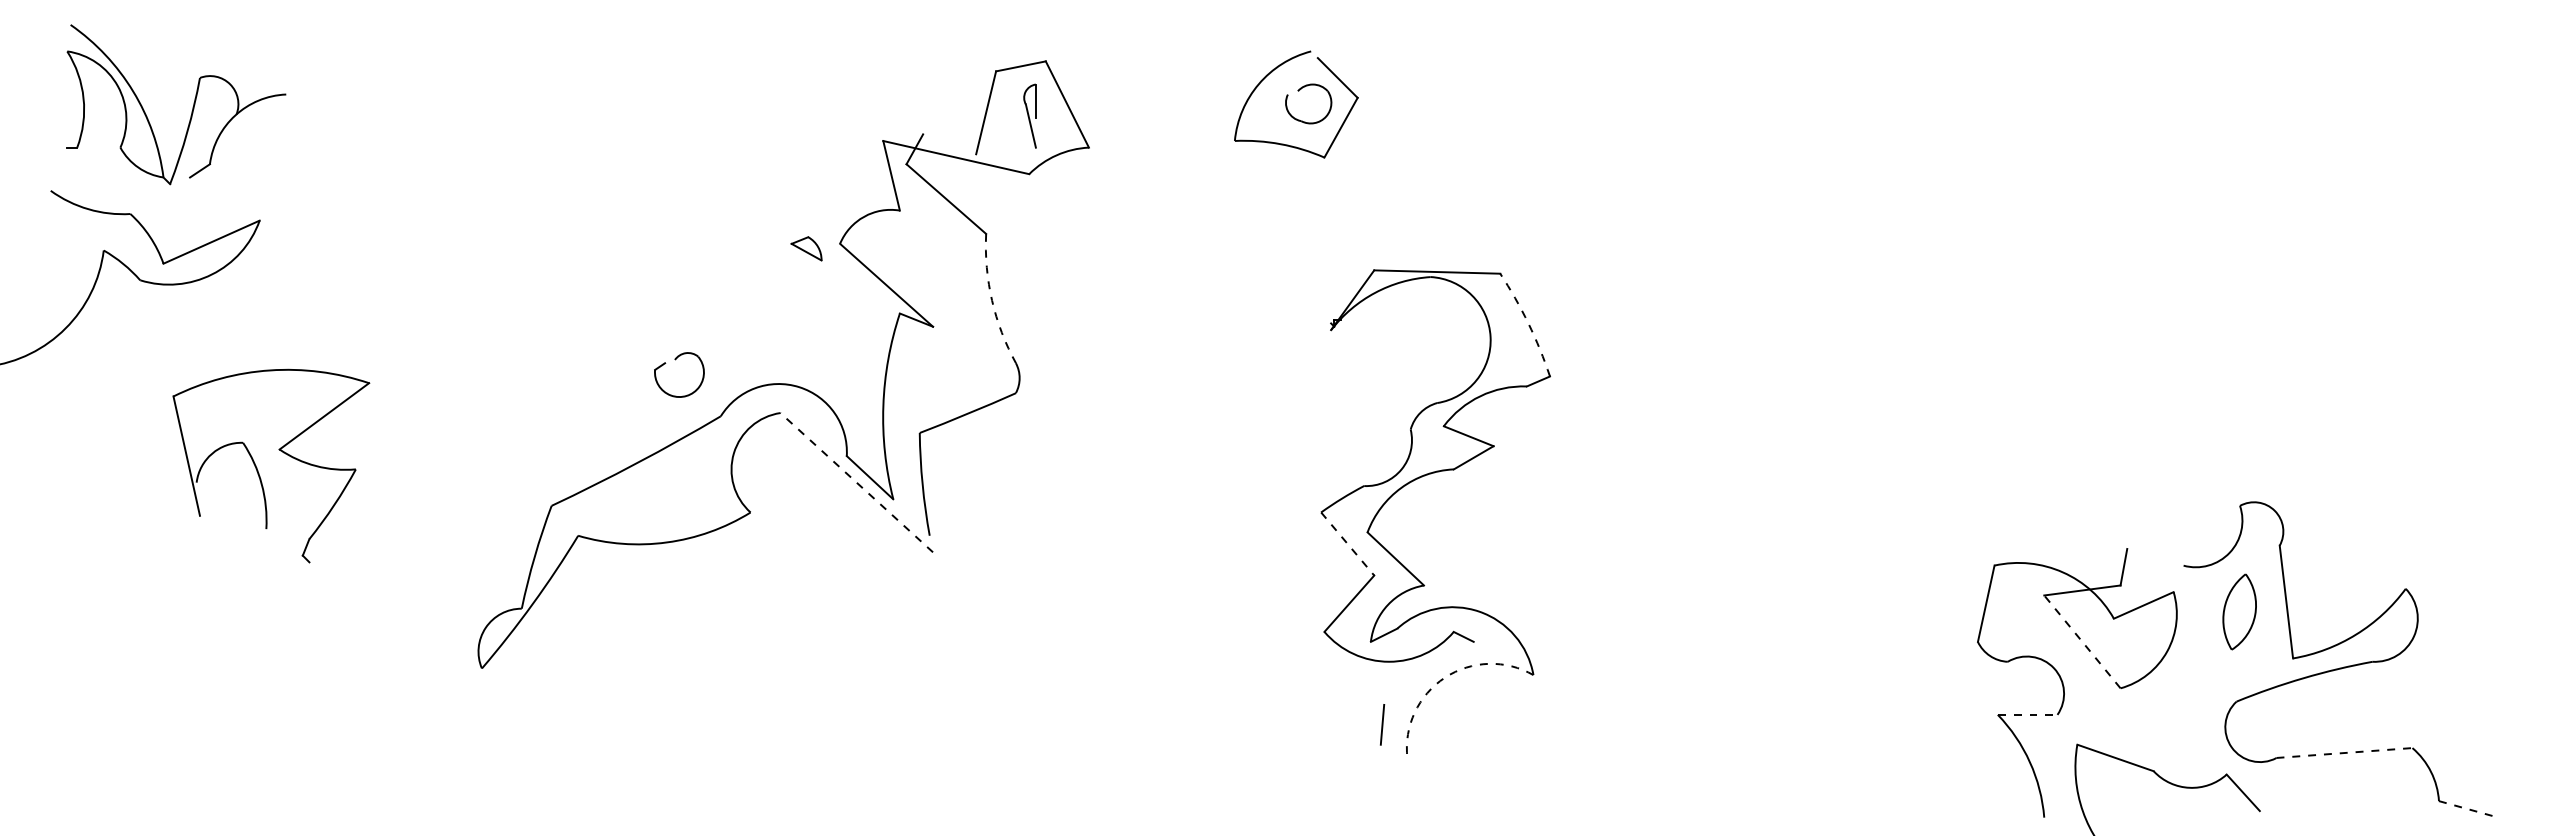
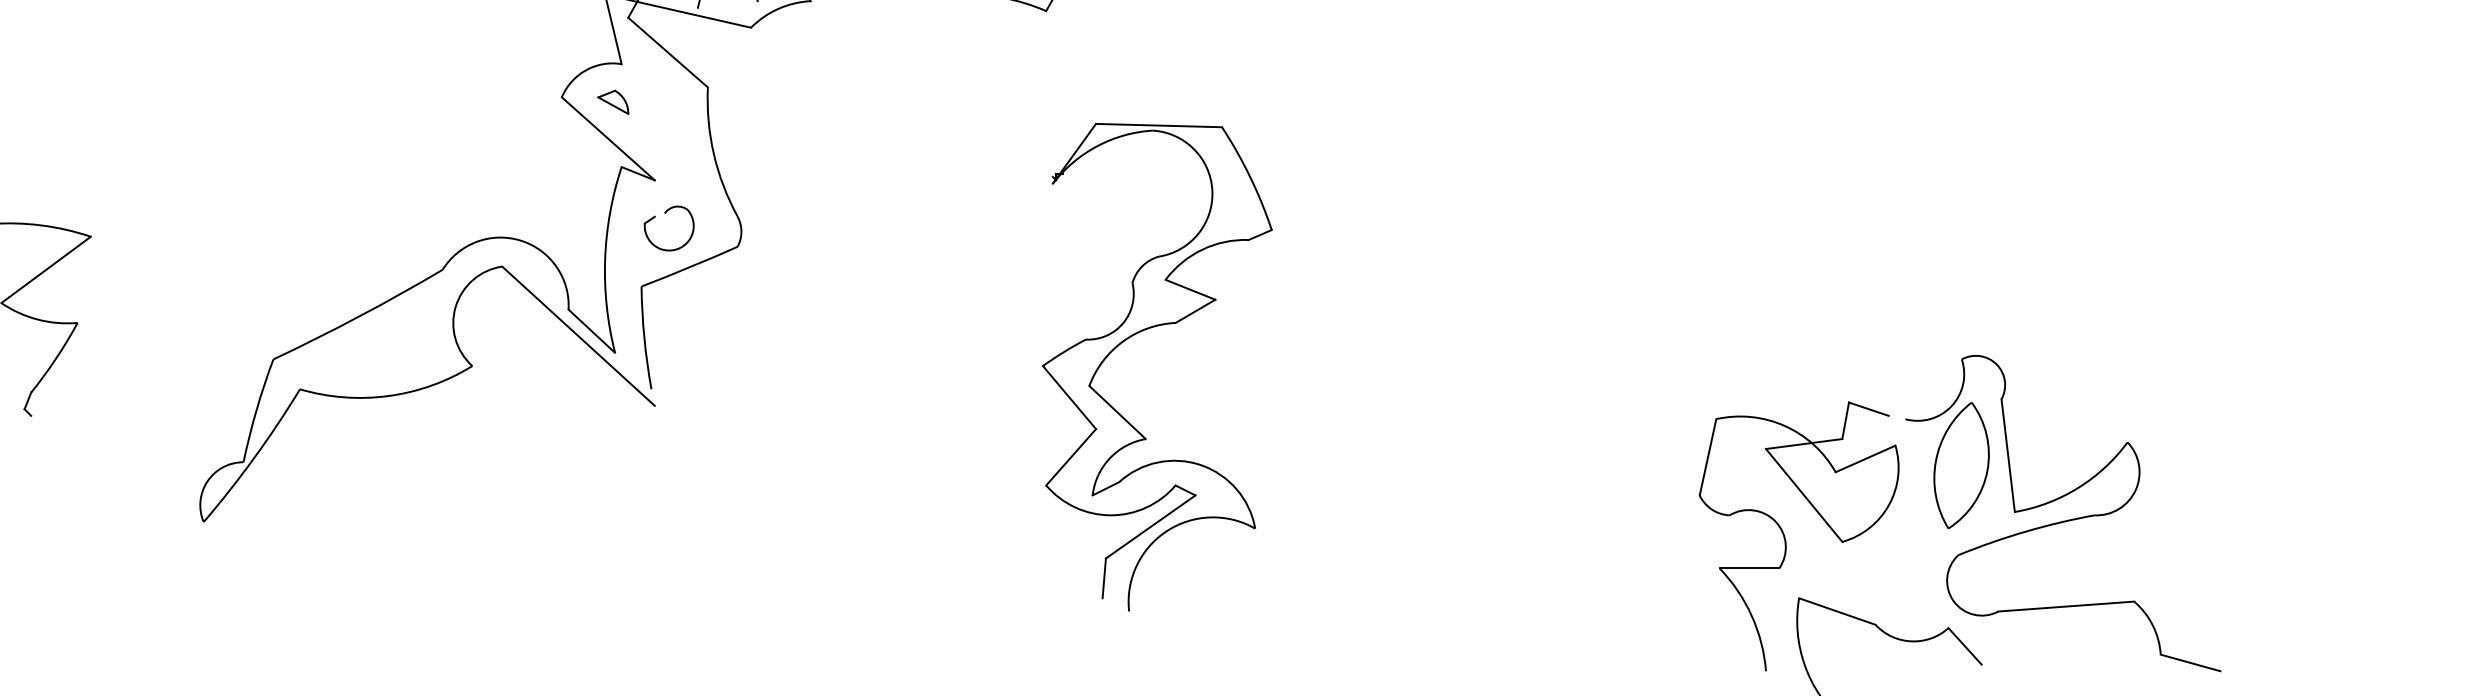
part: (806, 248) -> (613, 102), moved
arc: (992, 300) -> (714, 154), dashed -> solid
arc: (1528, 323) -> (1250, 177), dashed -> solid
part: (675, 360) -> (665, 214), moved
line: (856, 482) -> (578, 336), dashed -> solid
line: (1348, 544) -> (1070, 398), dashed -> solid
line: (2146, 555) -> (1868, 409), added
part: (2239, 611) -> (1961, 465), size x1.67
line: (2082, 641) -> (1804, 495), dashed -> solid
line: (1428, 672) -> (1150, 526), added
arc: (1444, 677) -> (1166, 531), dashed -> solid
line: (2027, 714) -> (1749, 568), dashed -> solid
line: (2344, 752) -> (2066, 606), dashed -> solid
line: (2468, 809) -> (2190, 663), dashed -> solid

